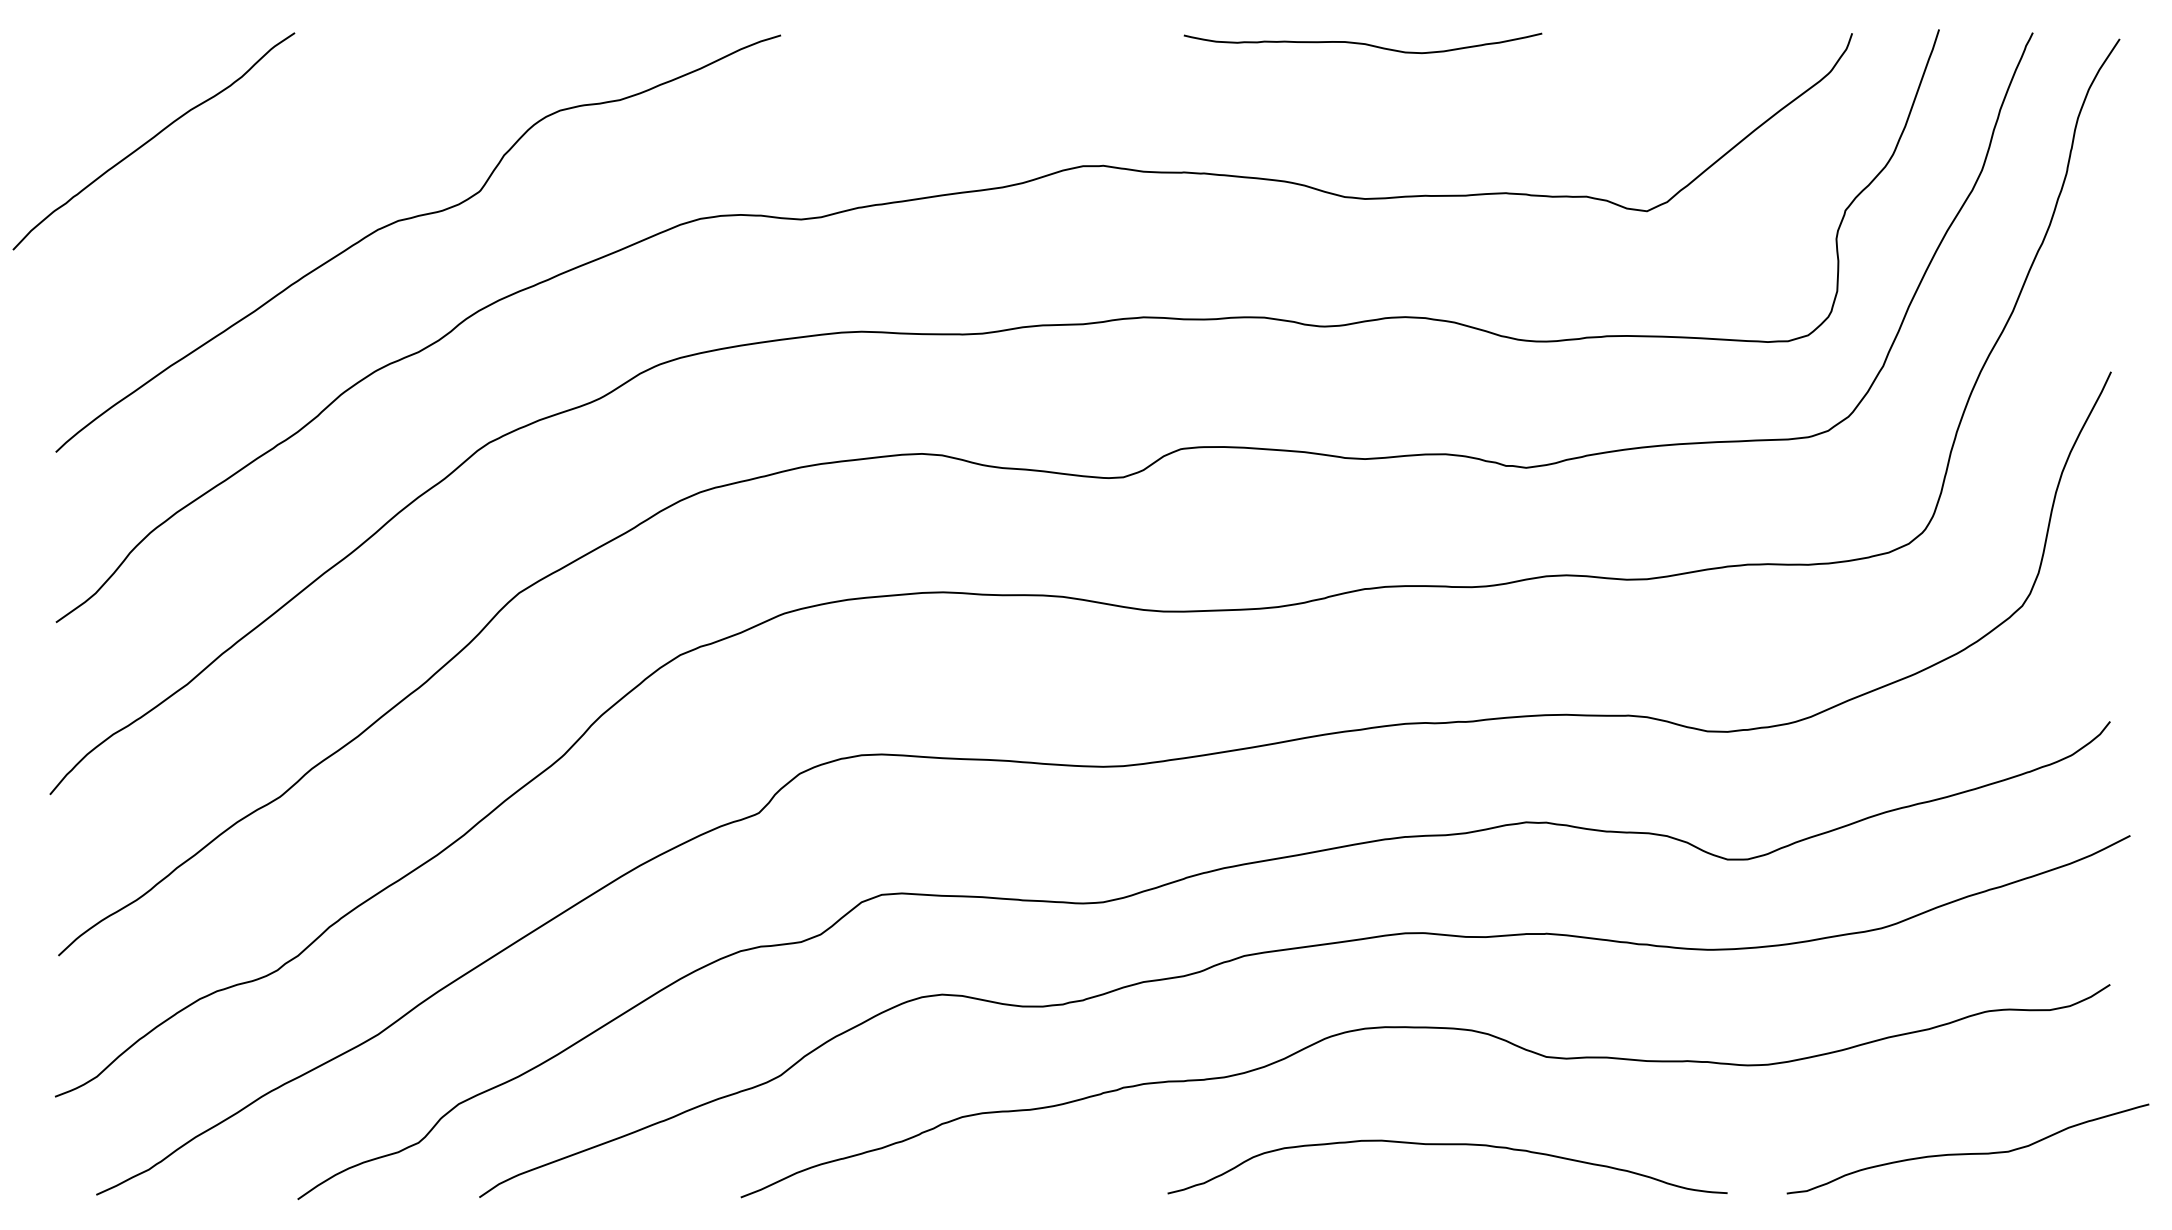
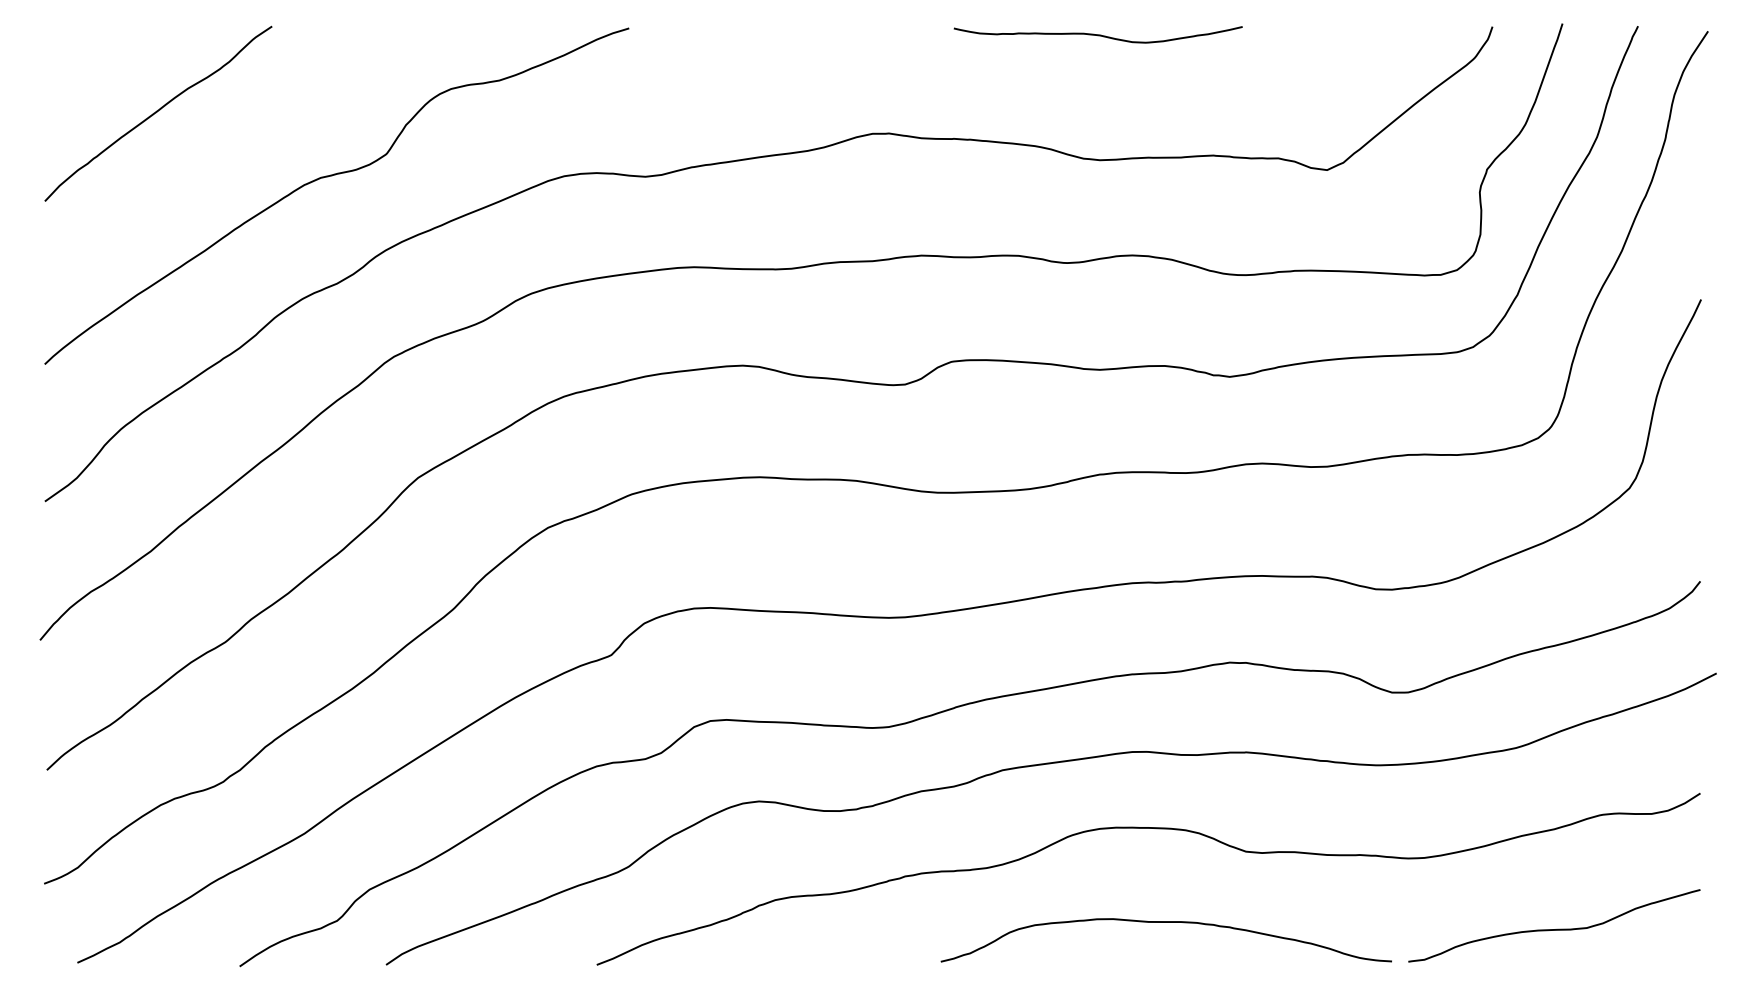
curve: (152, 139) -> (157, 112), moved
curve: (1967, 1153) -> (1553, 929), moved

